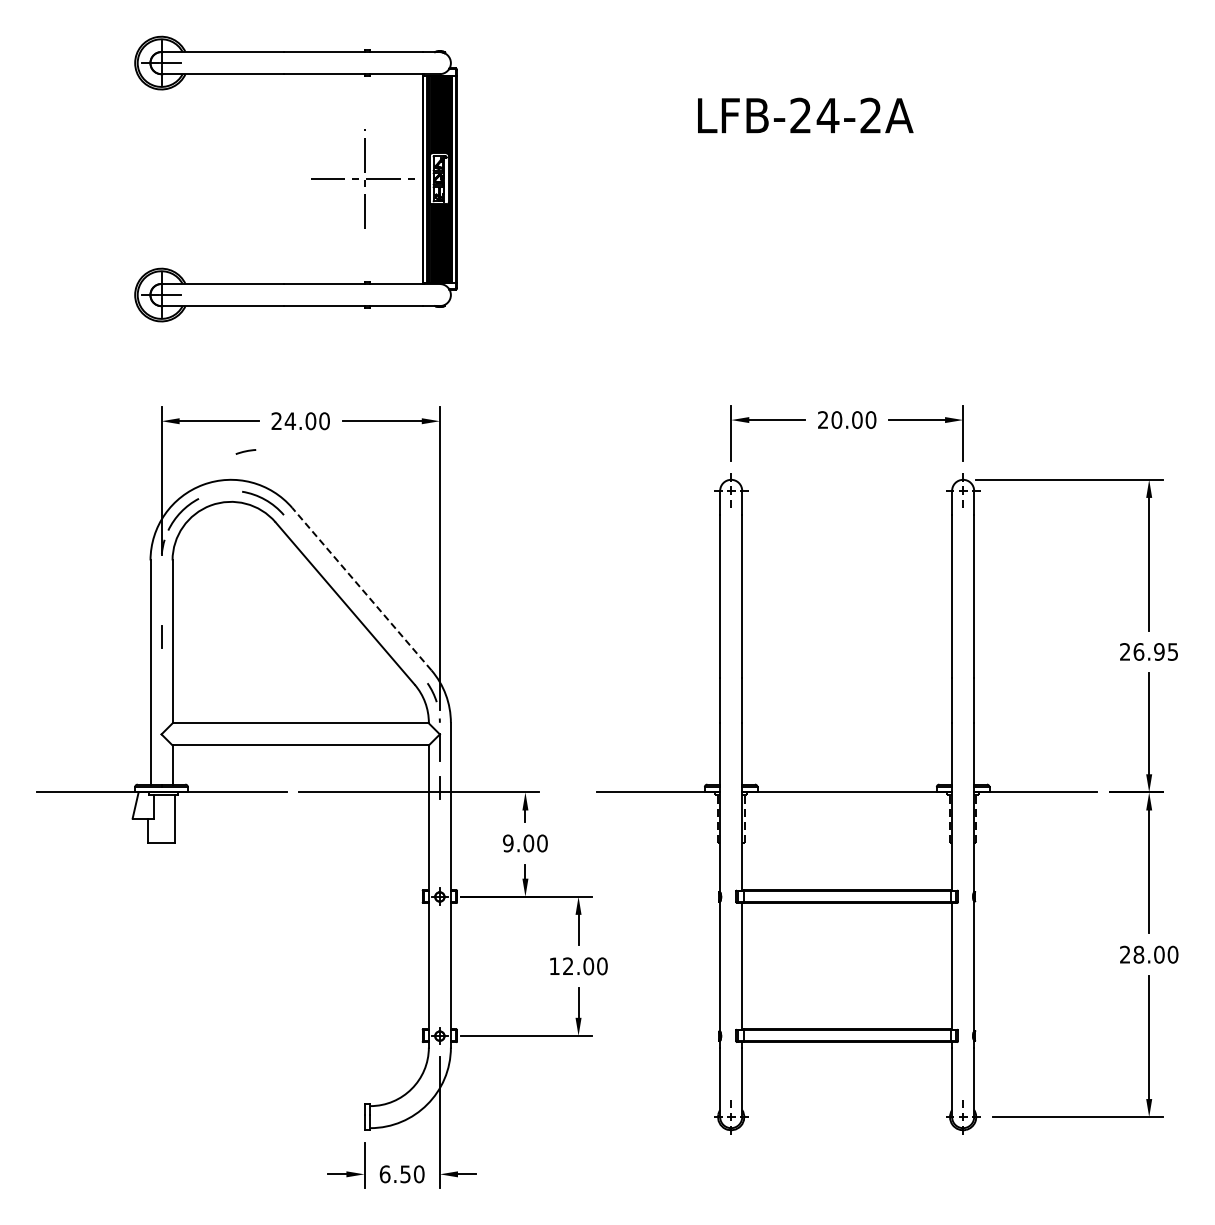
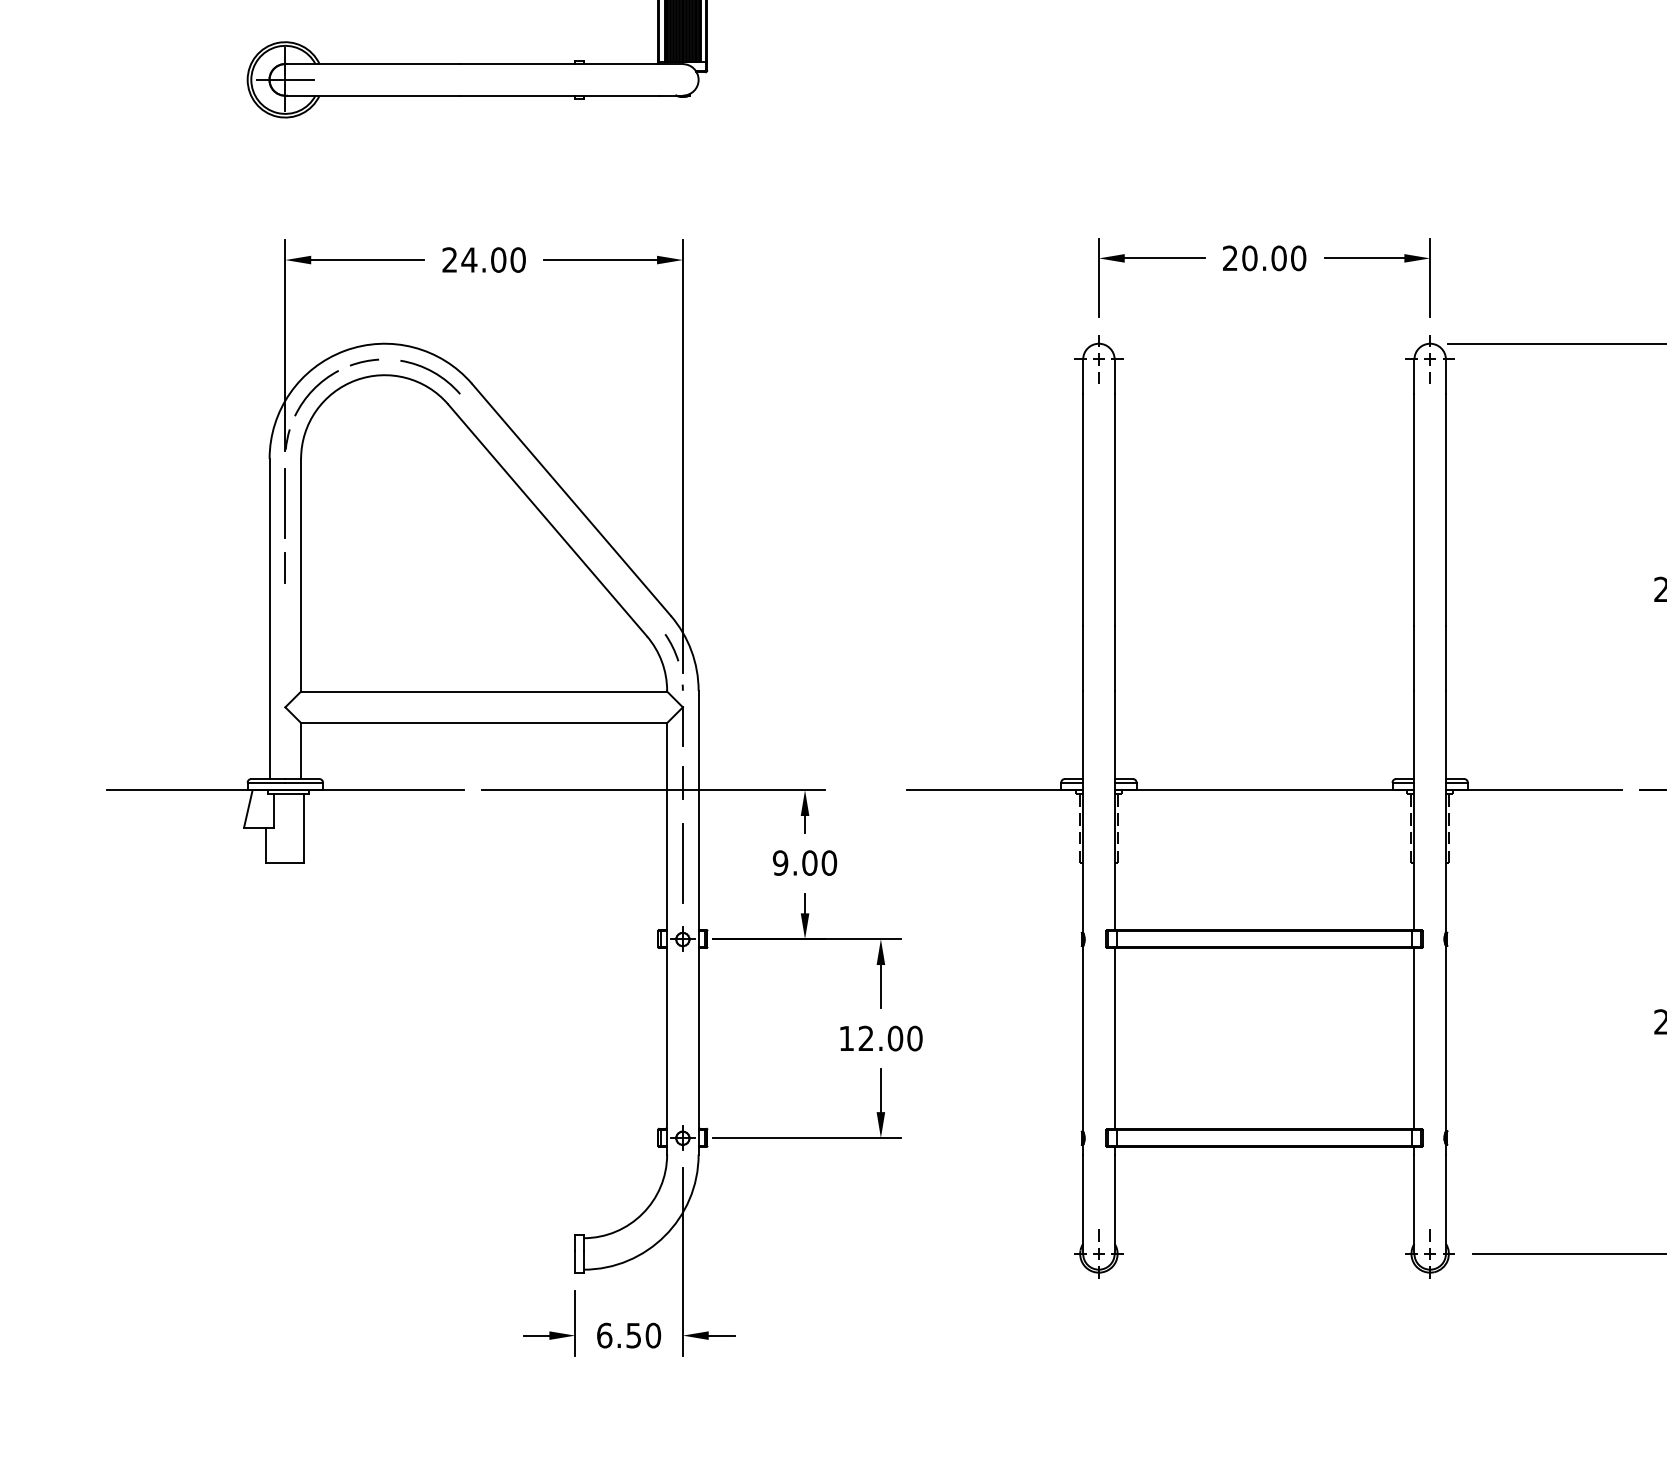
line: (245, 451) -> (363, 361), moved
line: (361, 589) -> (570, 500), dashed -> solid
line: (161, 591) -> (285, 503), added
line: (439, 843) -> (682, 863), added

